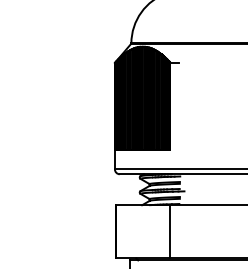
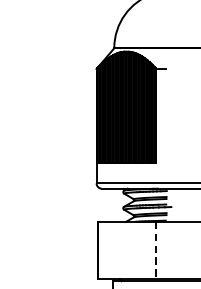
line: (170, 231) -> (156, 250), solid -> dashed

